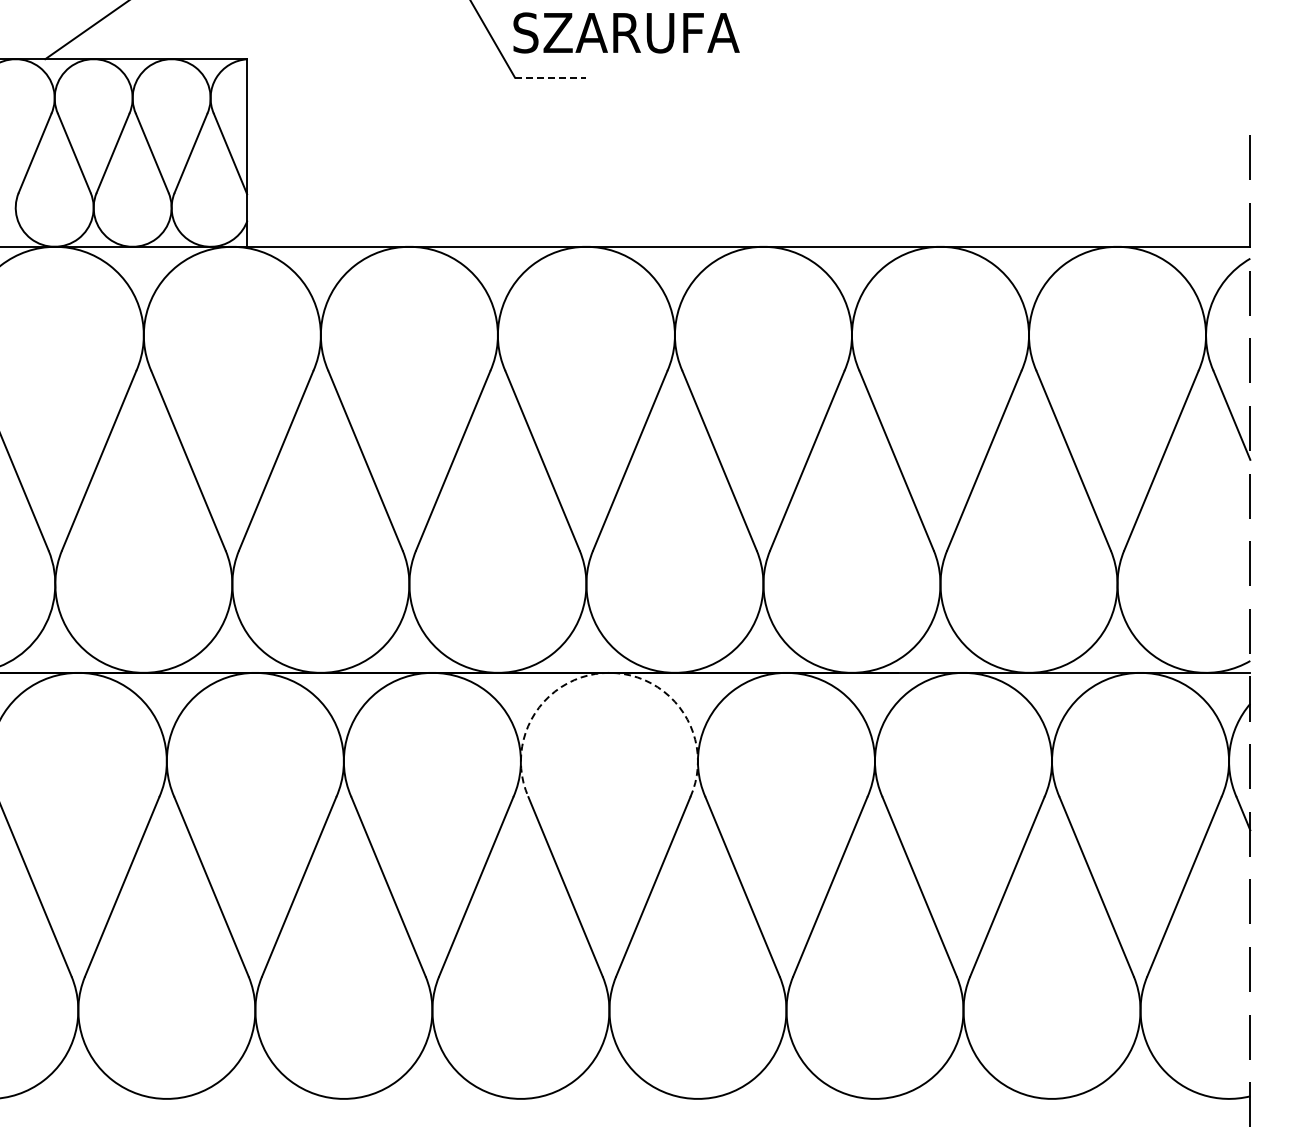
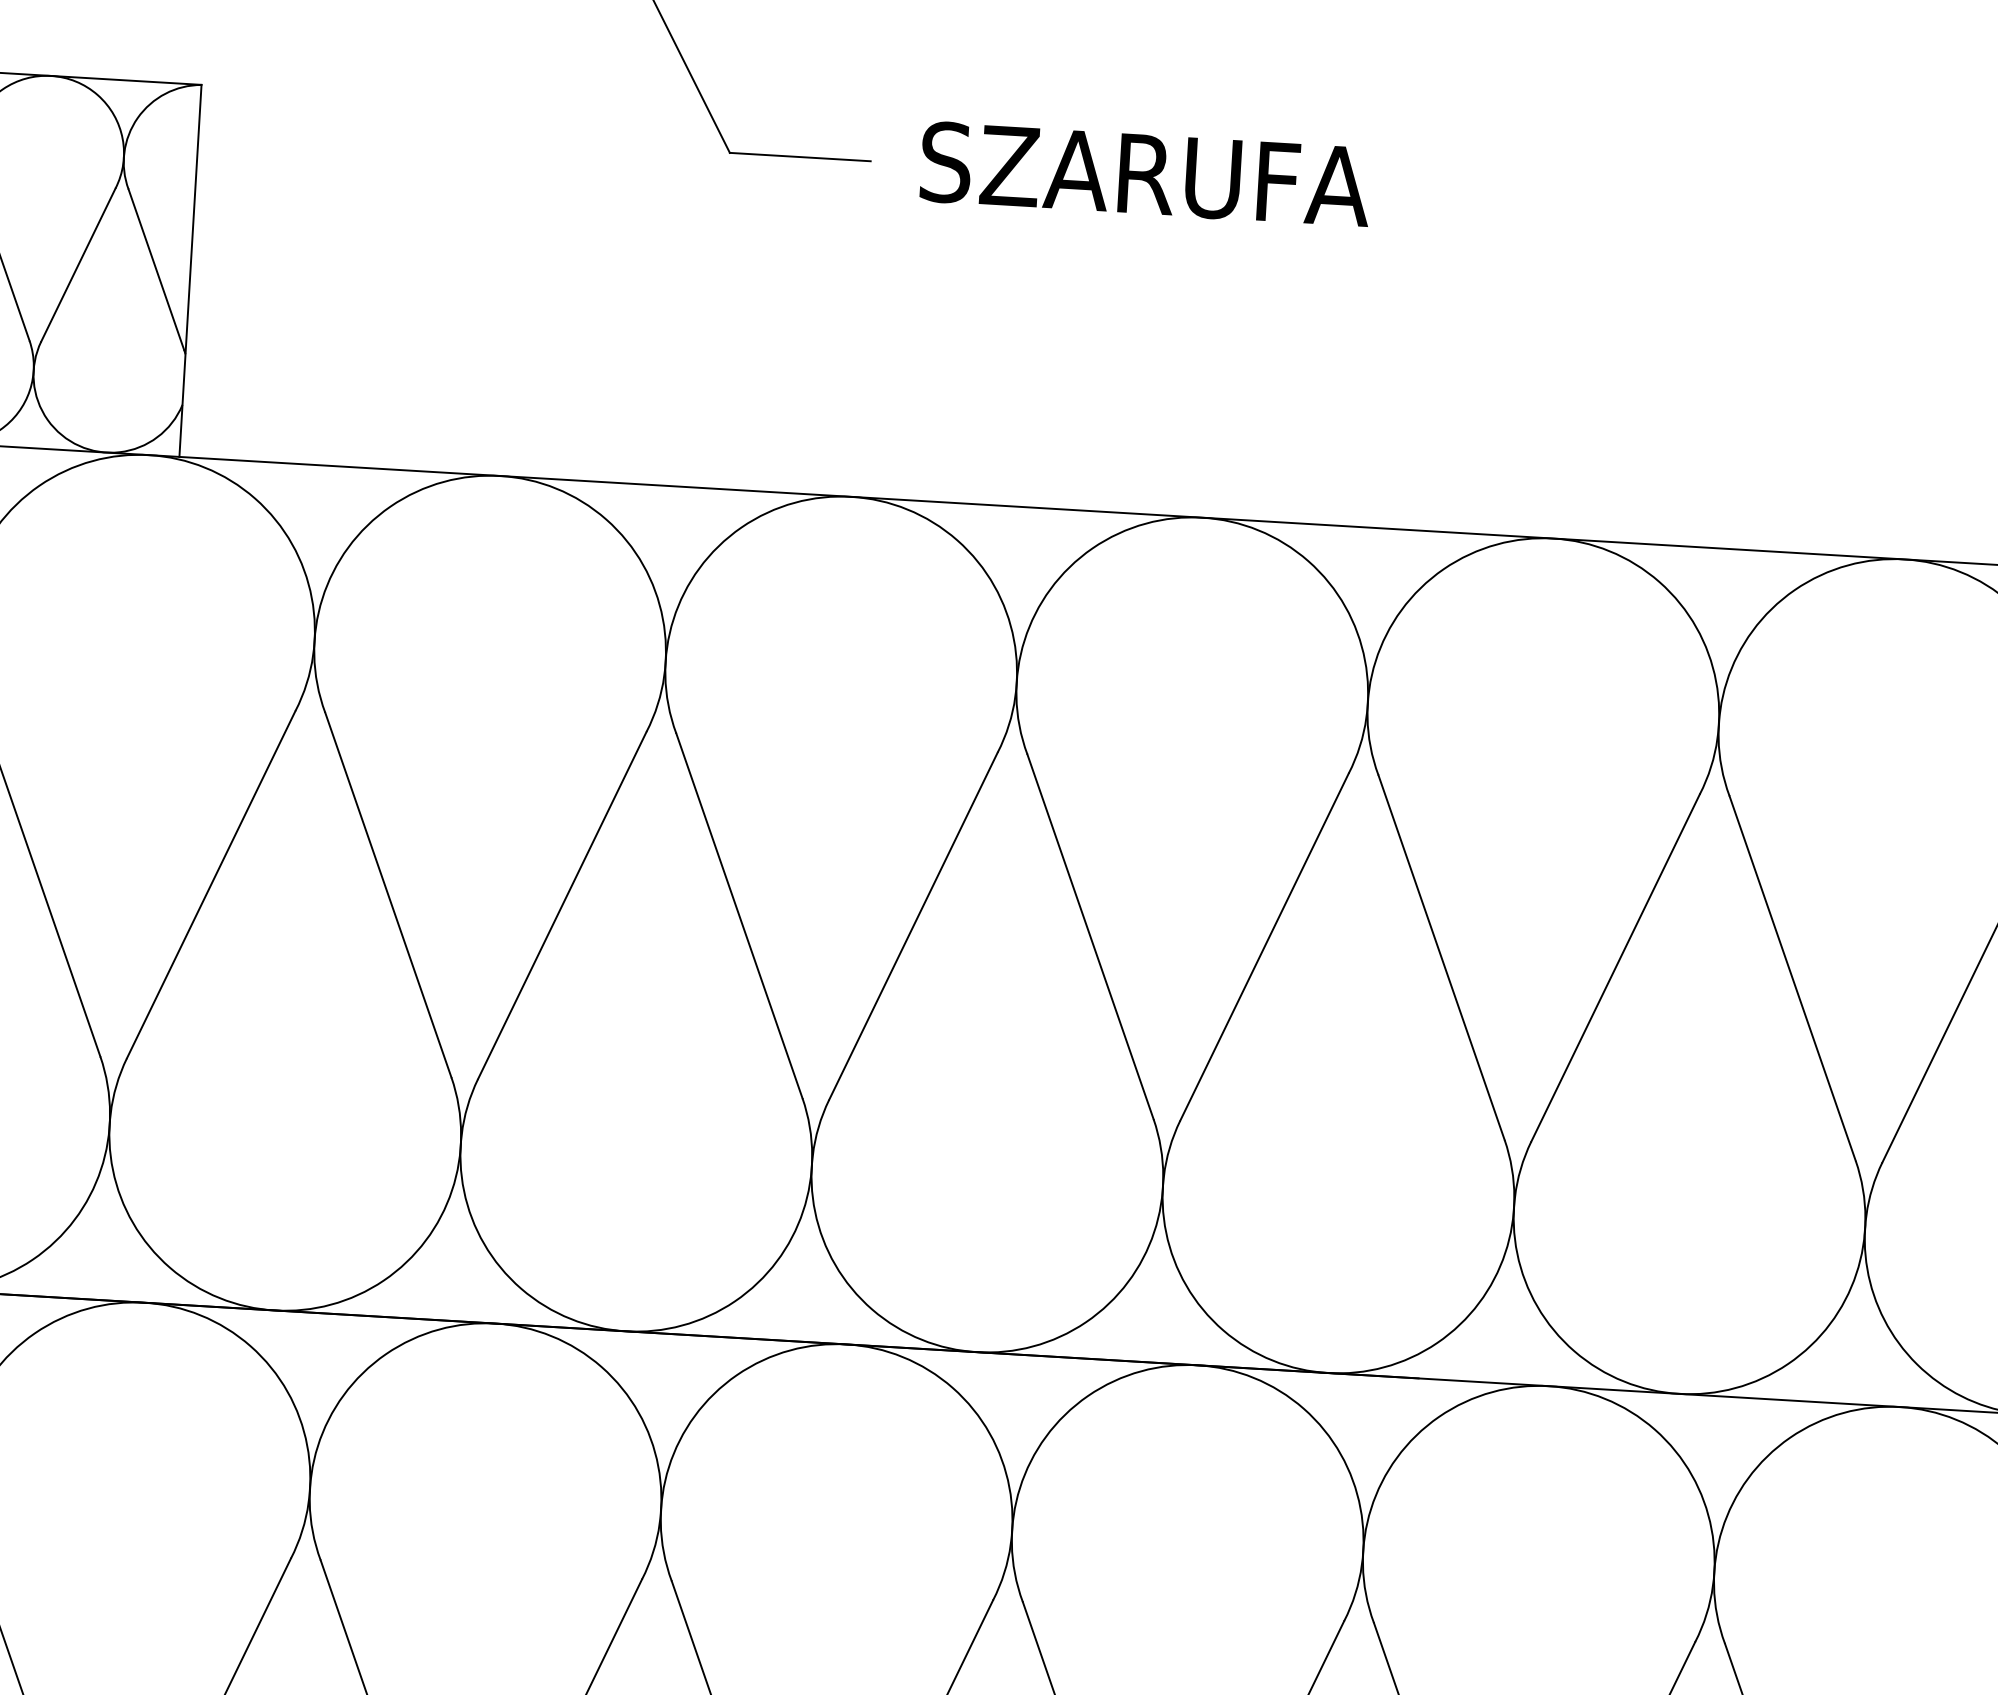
text: (626, 32) -> (1145, 173), moved
line: (550, 77) -> (800, 156), dashed -> solid
arc: (609, 672) -> (847, 1343), dashed -> solid

